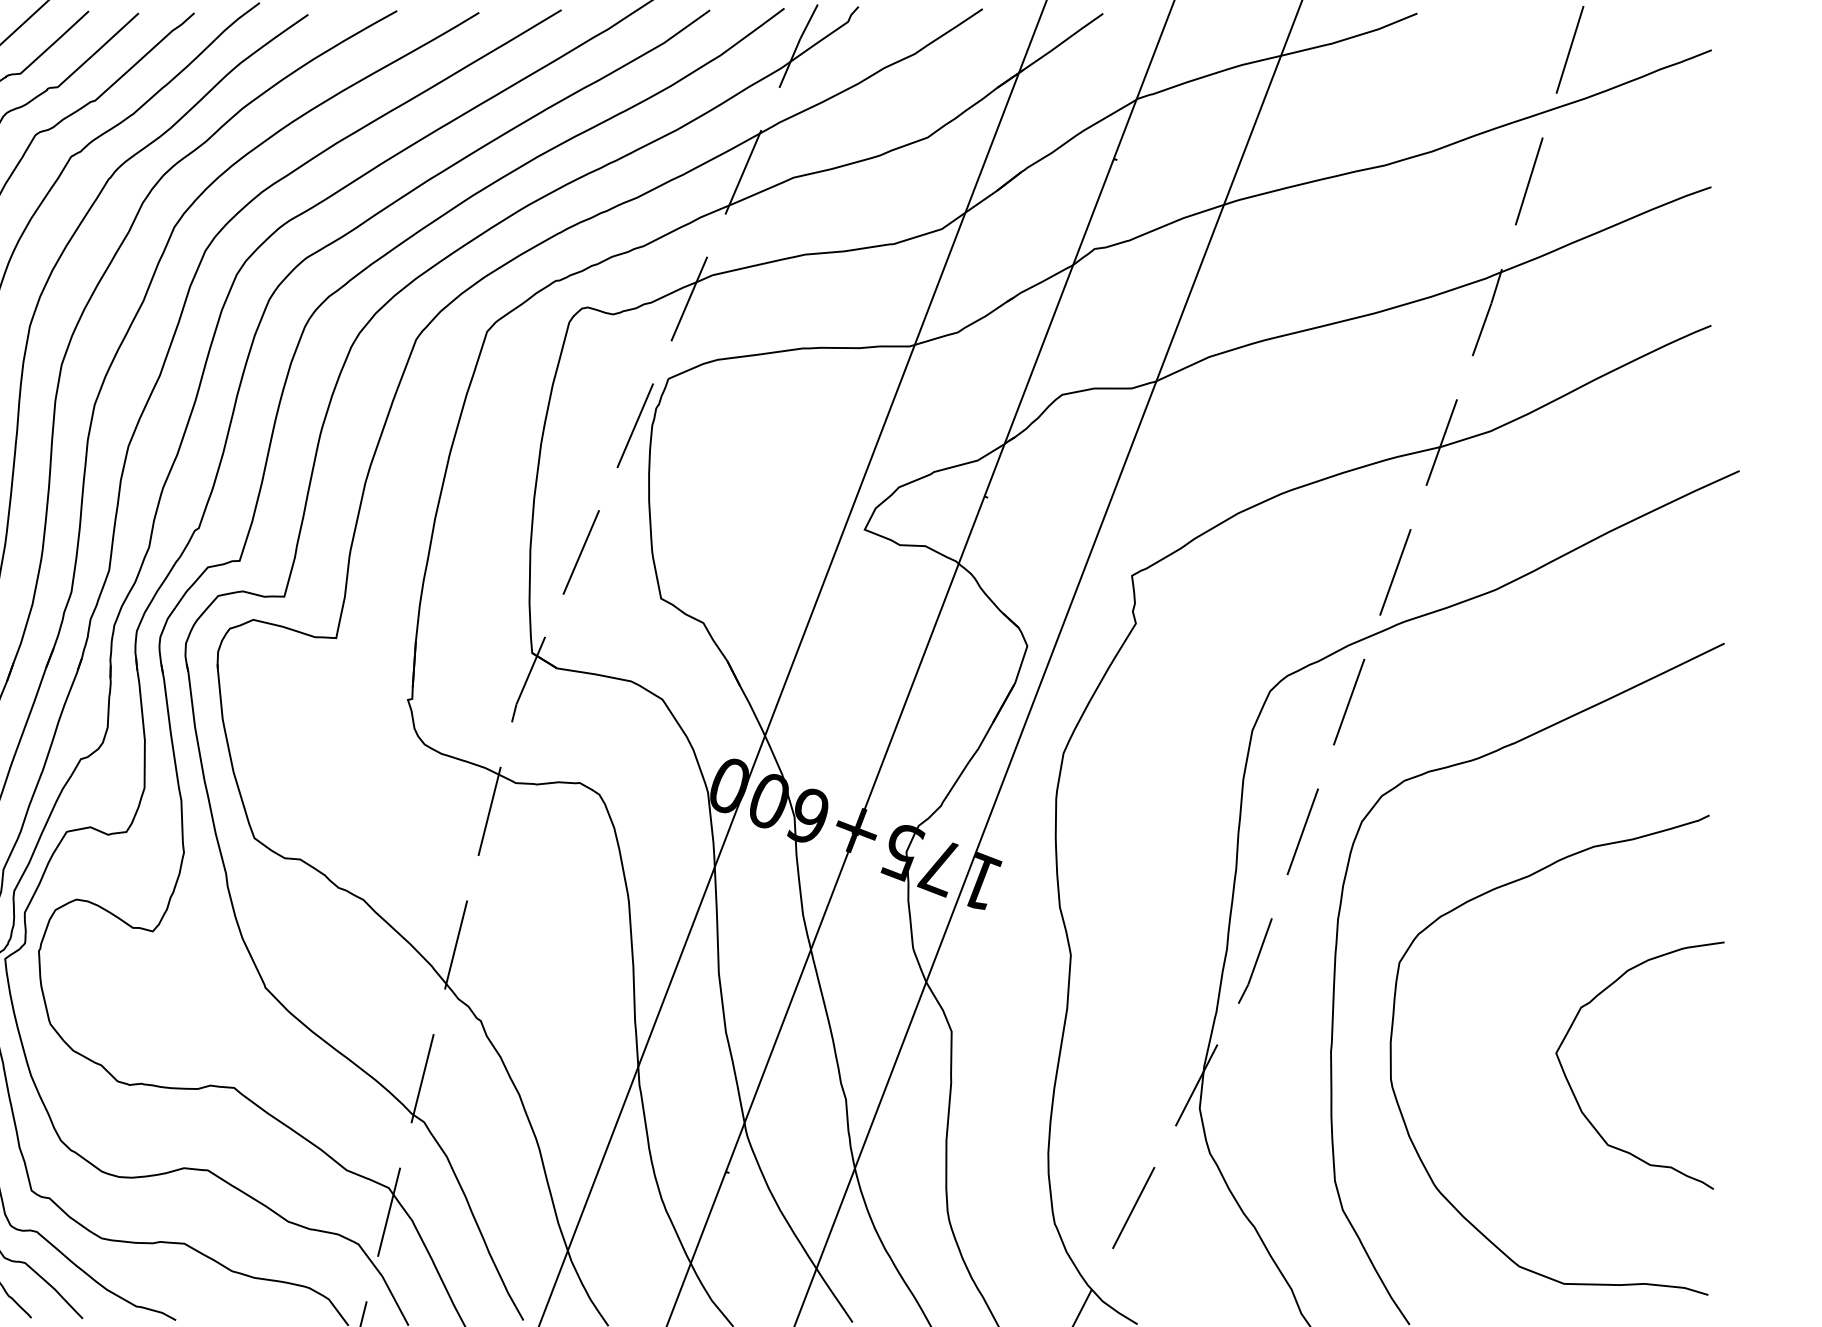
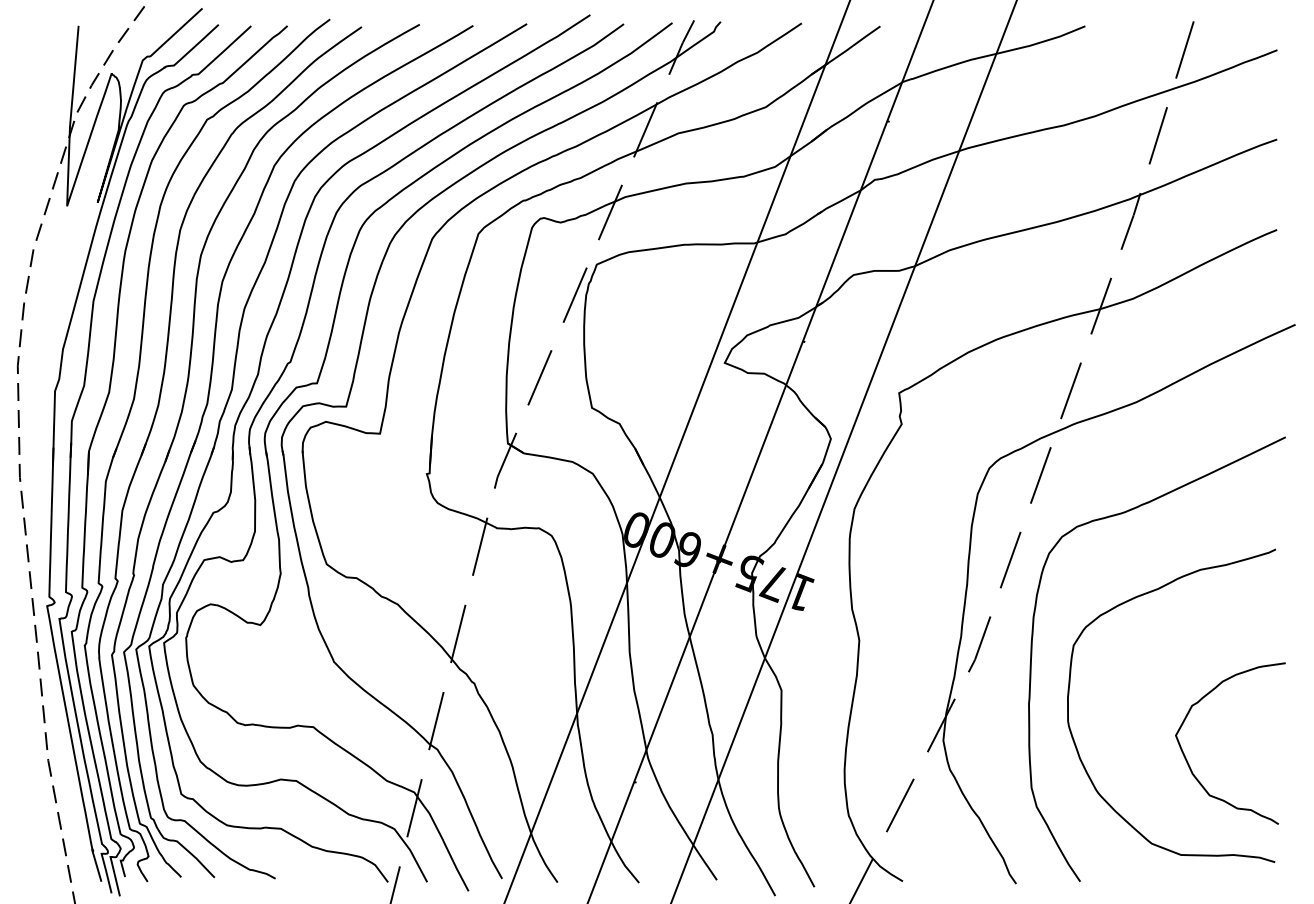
curve: (1573, 1089) -> (1187, 759), moved

